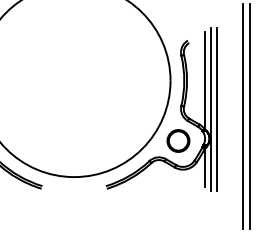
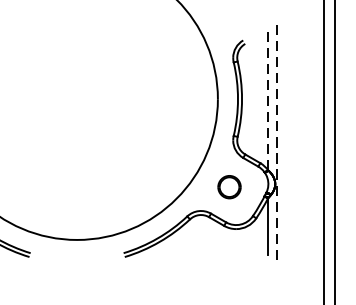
line: (204, 80) -> (267, 98), solid -> dashed
line: (210, 109) -> (276, 141), solid -> dashed
line: (216, 109) -> (285, 141), removed
part: (178, 140) -> (229, 186), size x0.7

